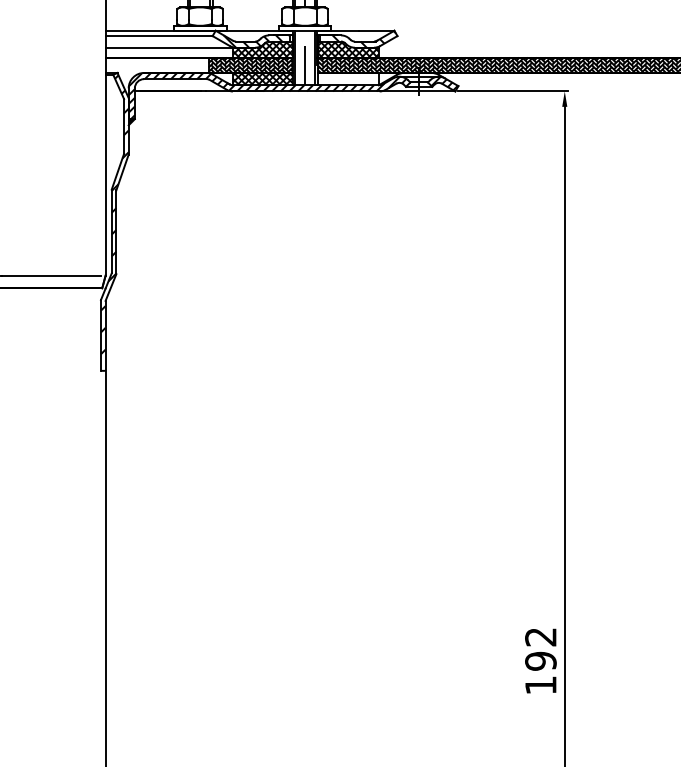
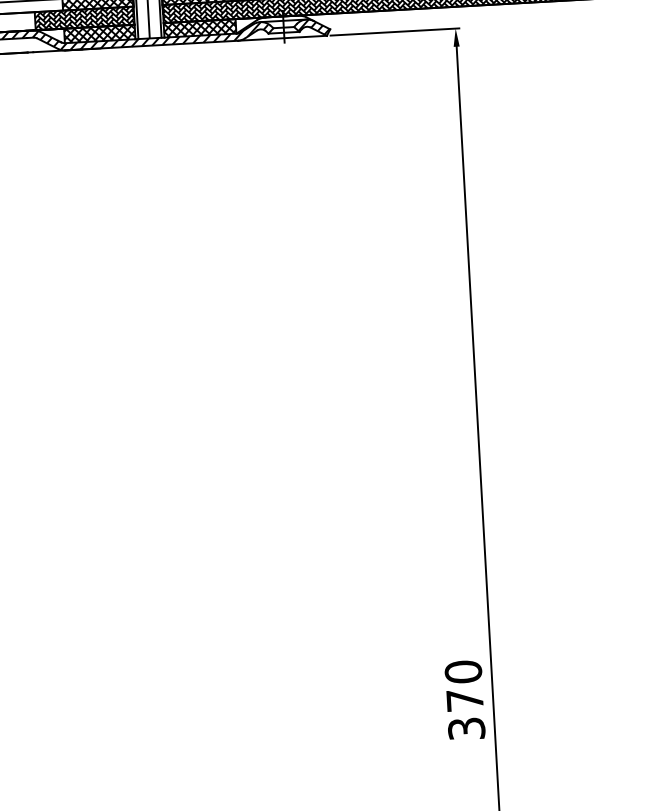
hatch: (347, 78) -> (199, 27), added
text: (540, 660) -> (464, 699), 192 -> 370

